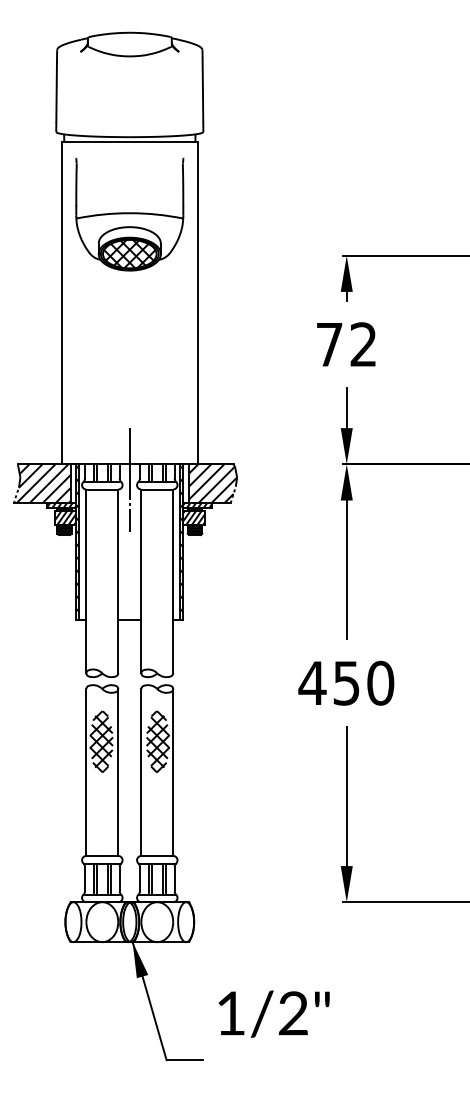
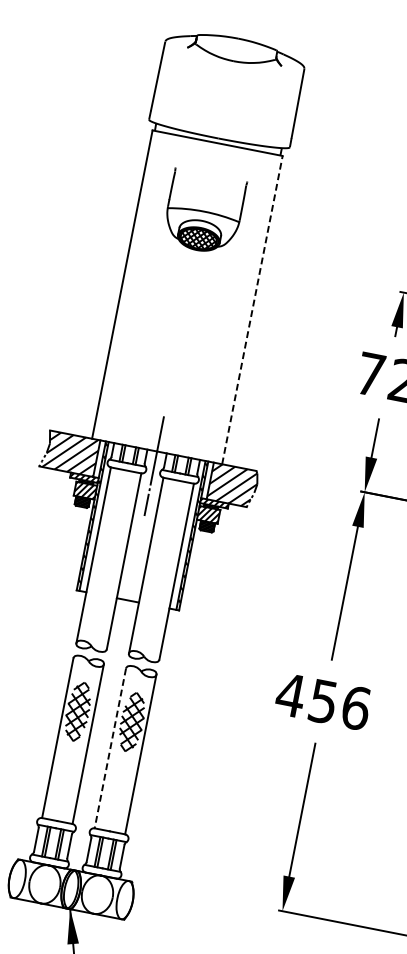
part: (129, 214) -> (203, 212), size x0.7
line: (197, 302) -> (252, 309), solid -> dashed
text: (380, 682) -> (356, 707), 450 -> 456
line: (141, 772) -> (110, 748), solid -> dashed

